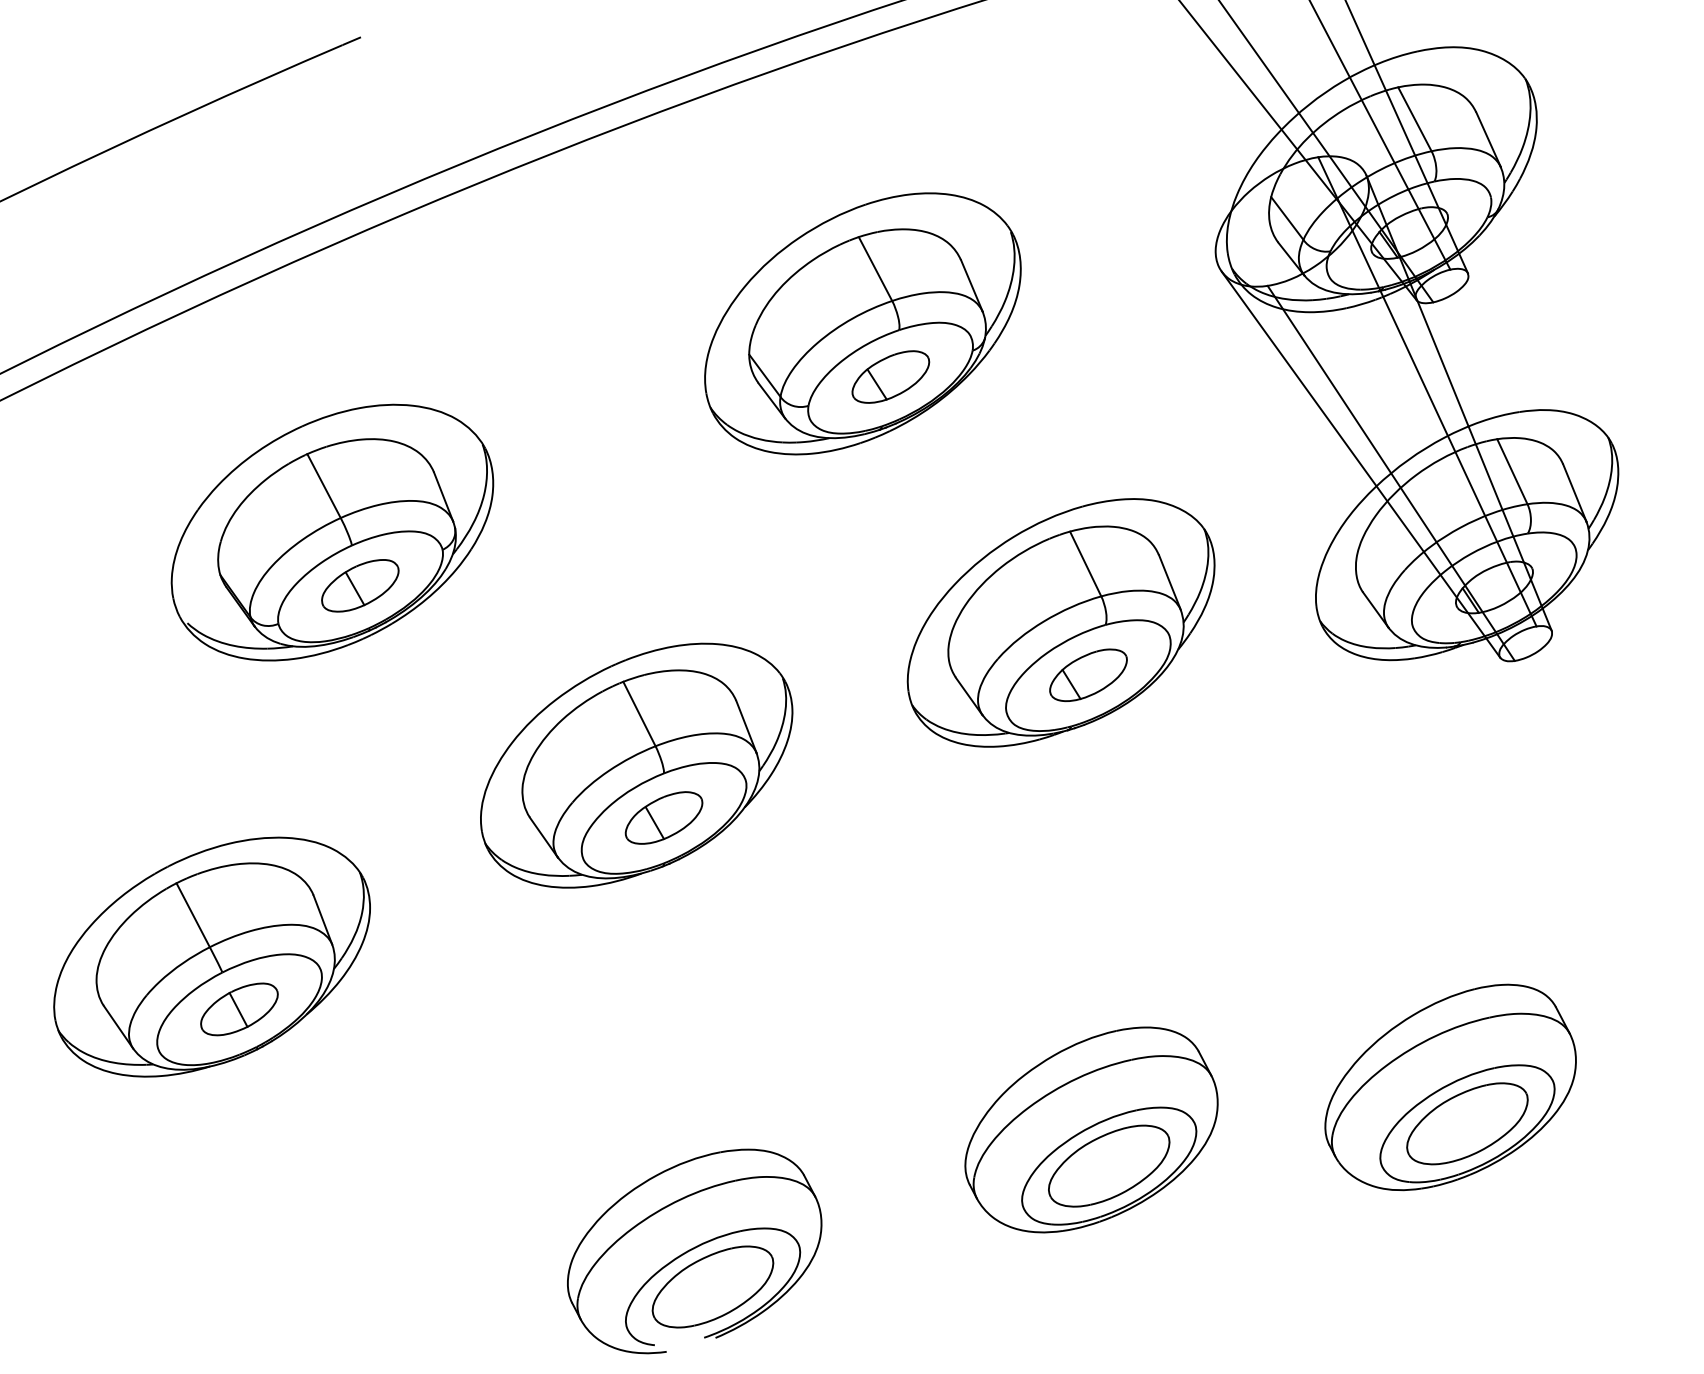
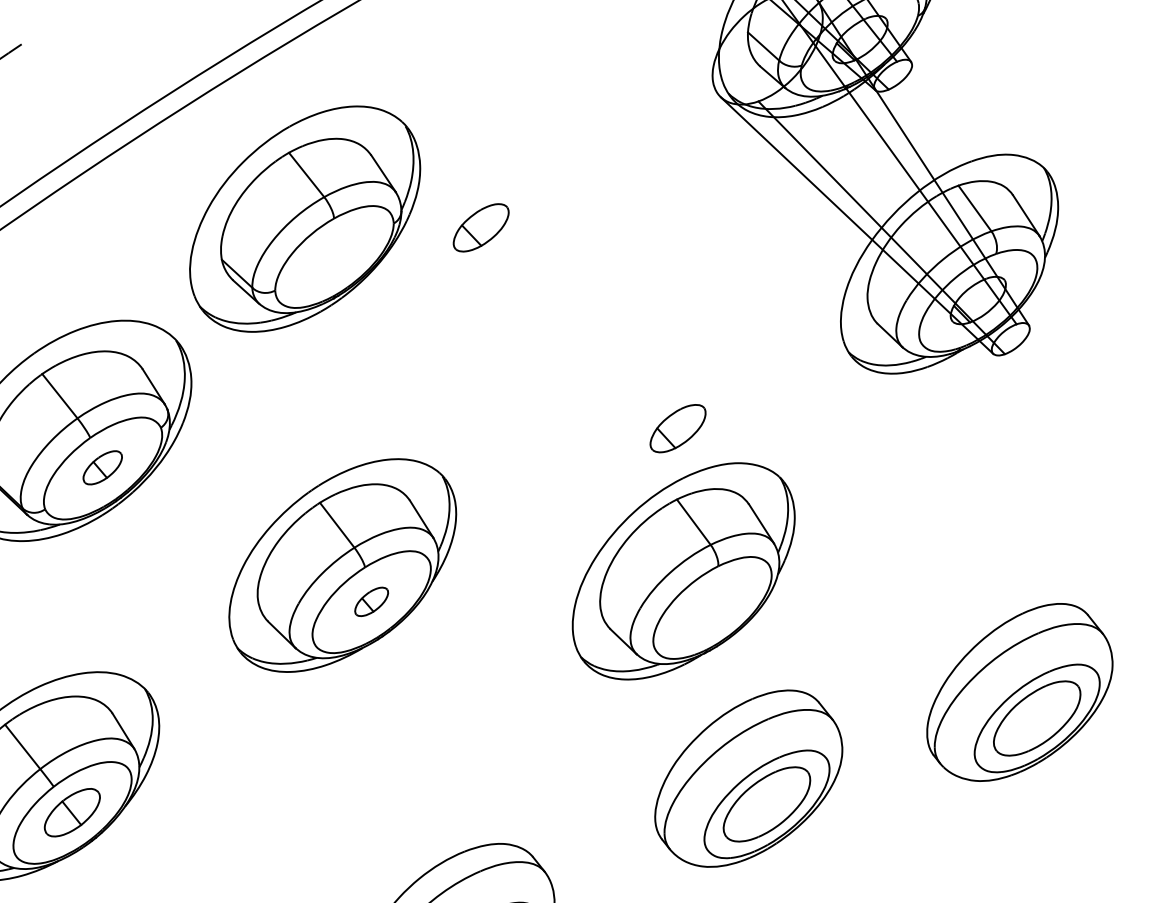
part: (862, 323) -> (304, 218), moved
part: (360, 585) -> (102, 467), size x0.7
part: (1060, 622) -> (683, 571), moved
part: (663, 817) -> (371, 601), size x0.6

